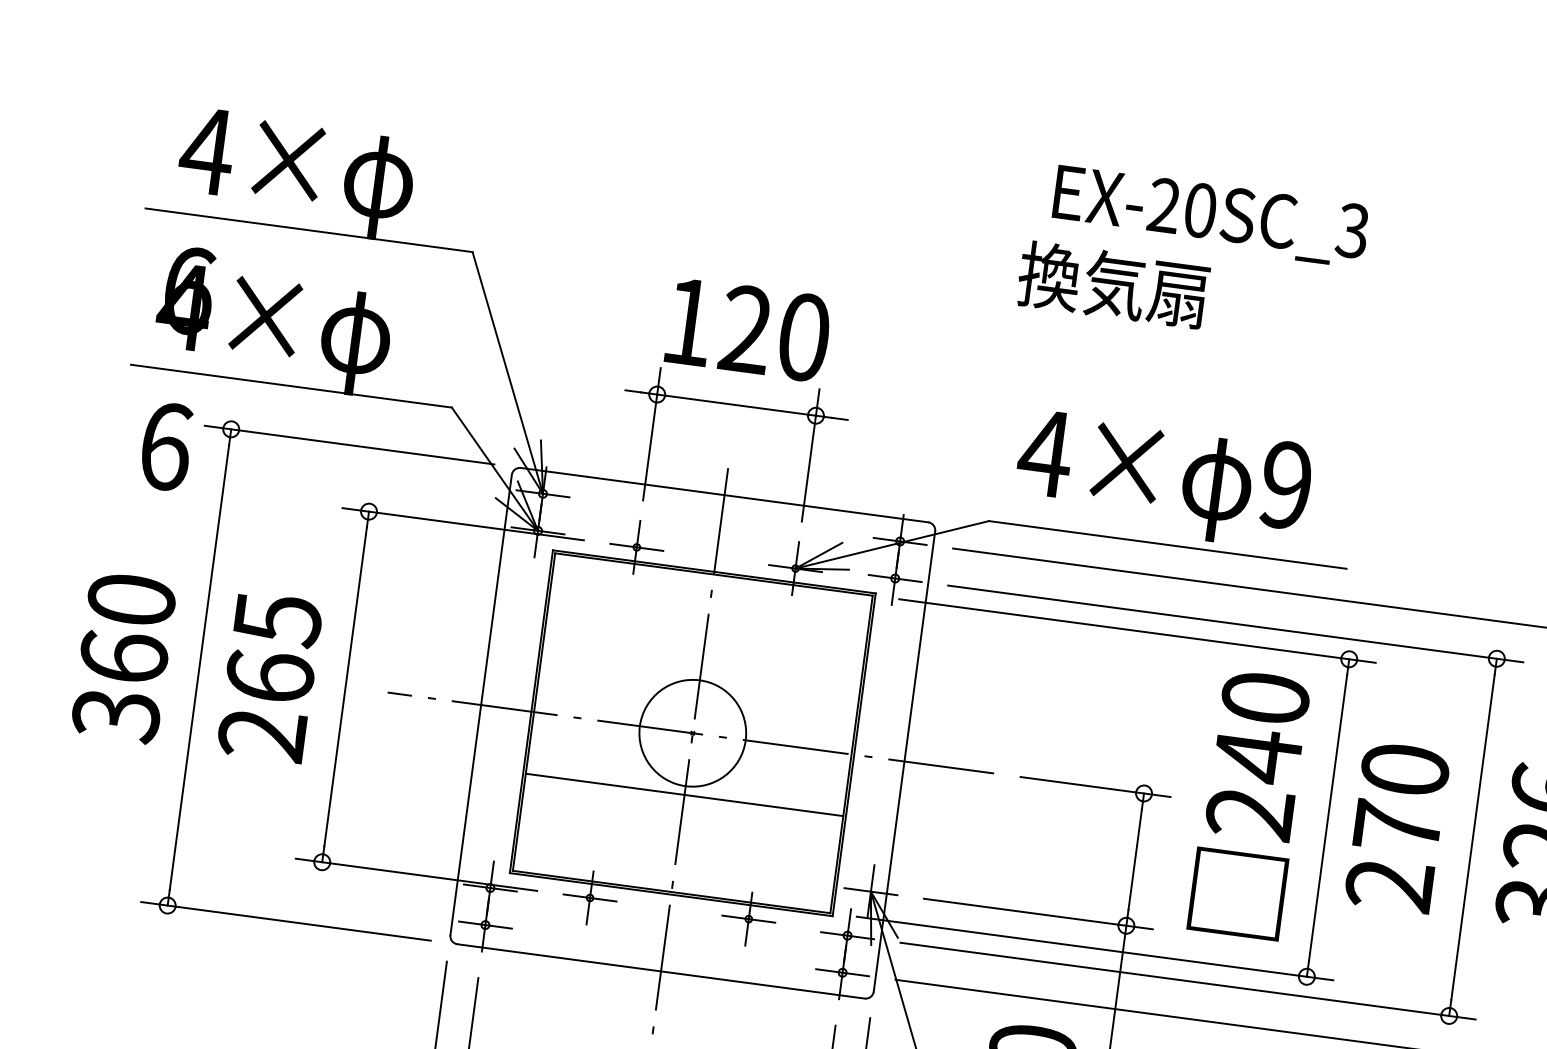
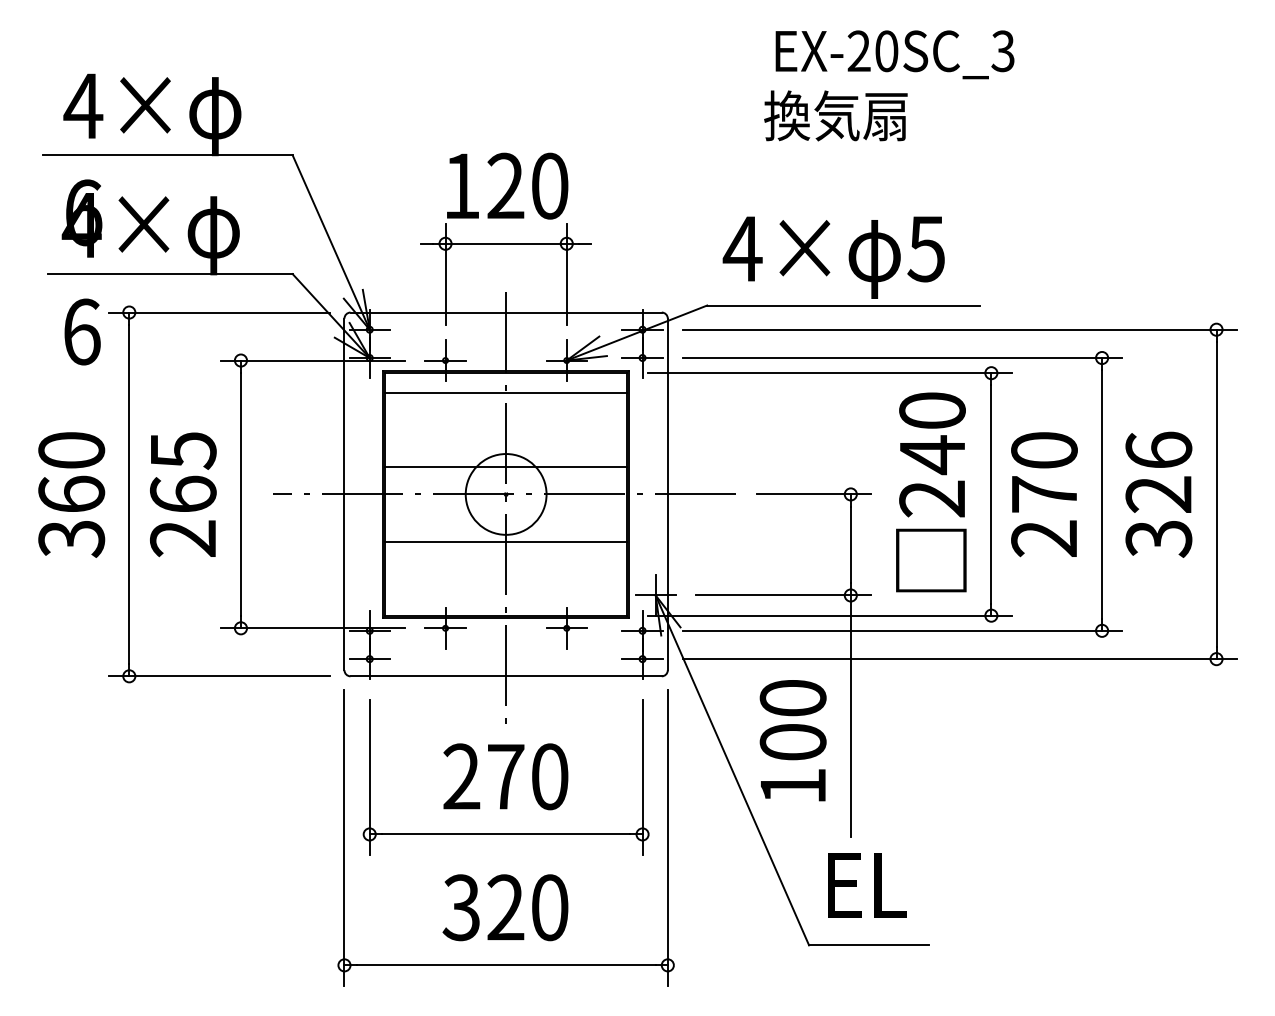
text: (1209, 216) -> (894, 54), moved
text: (1112, 284) -> (835, 115), moved
text: (1284, 484) -> (925, 248), 9 -> 5
line: (709, 601) -> (505, 393), added
line: (696, 697) -> (505, 467), added

